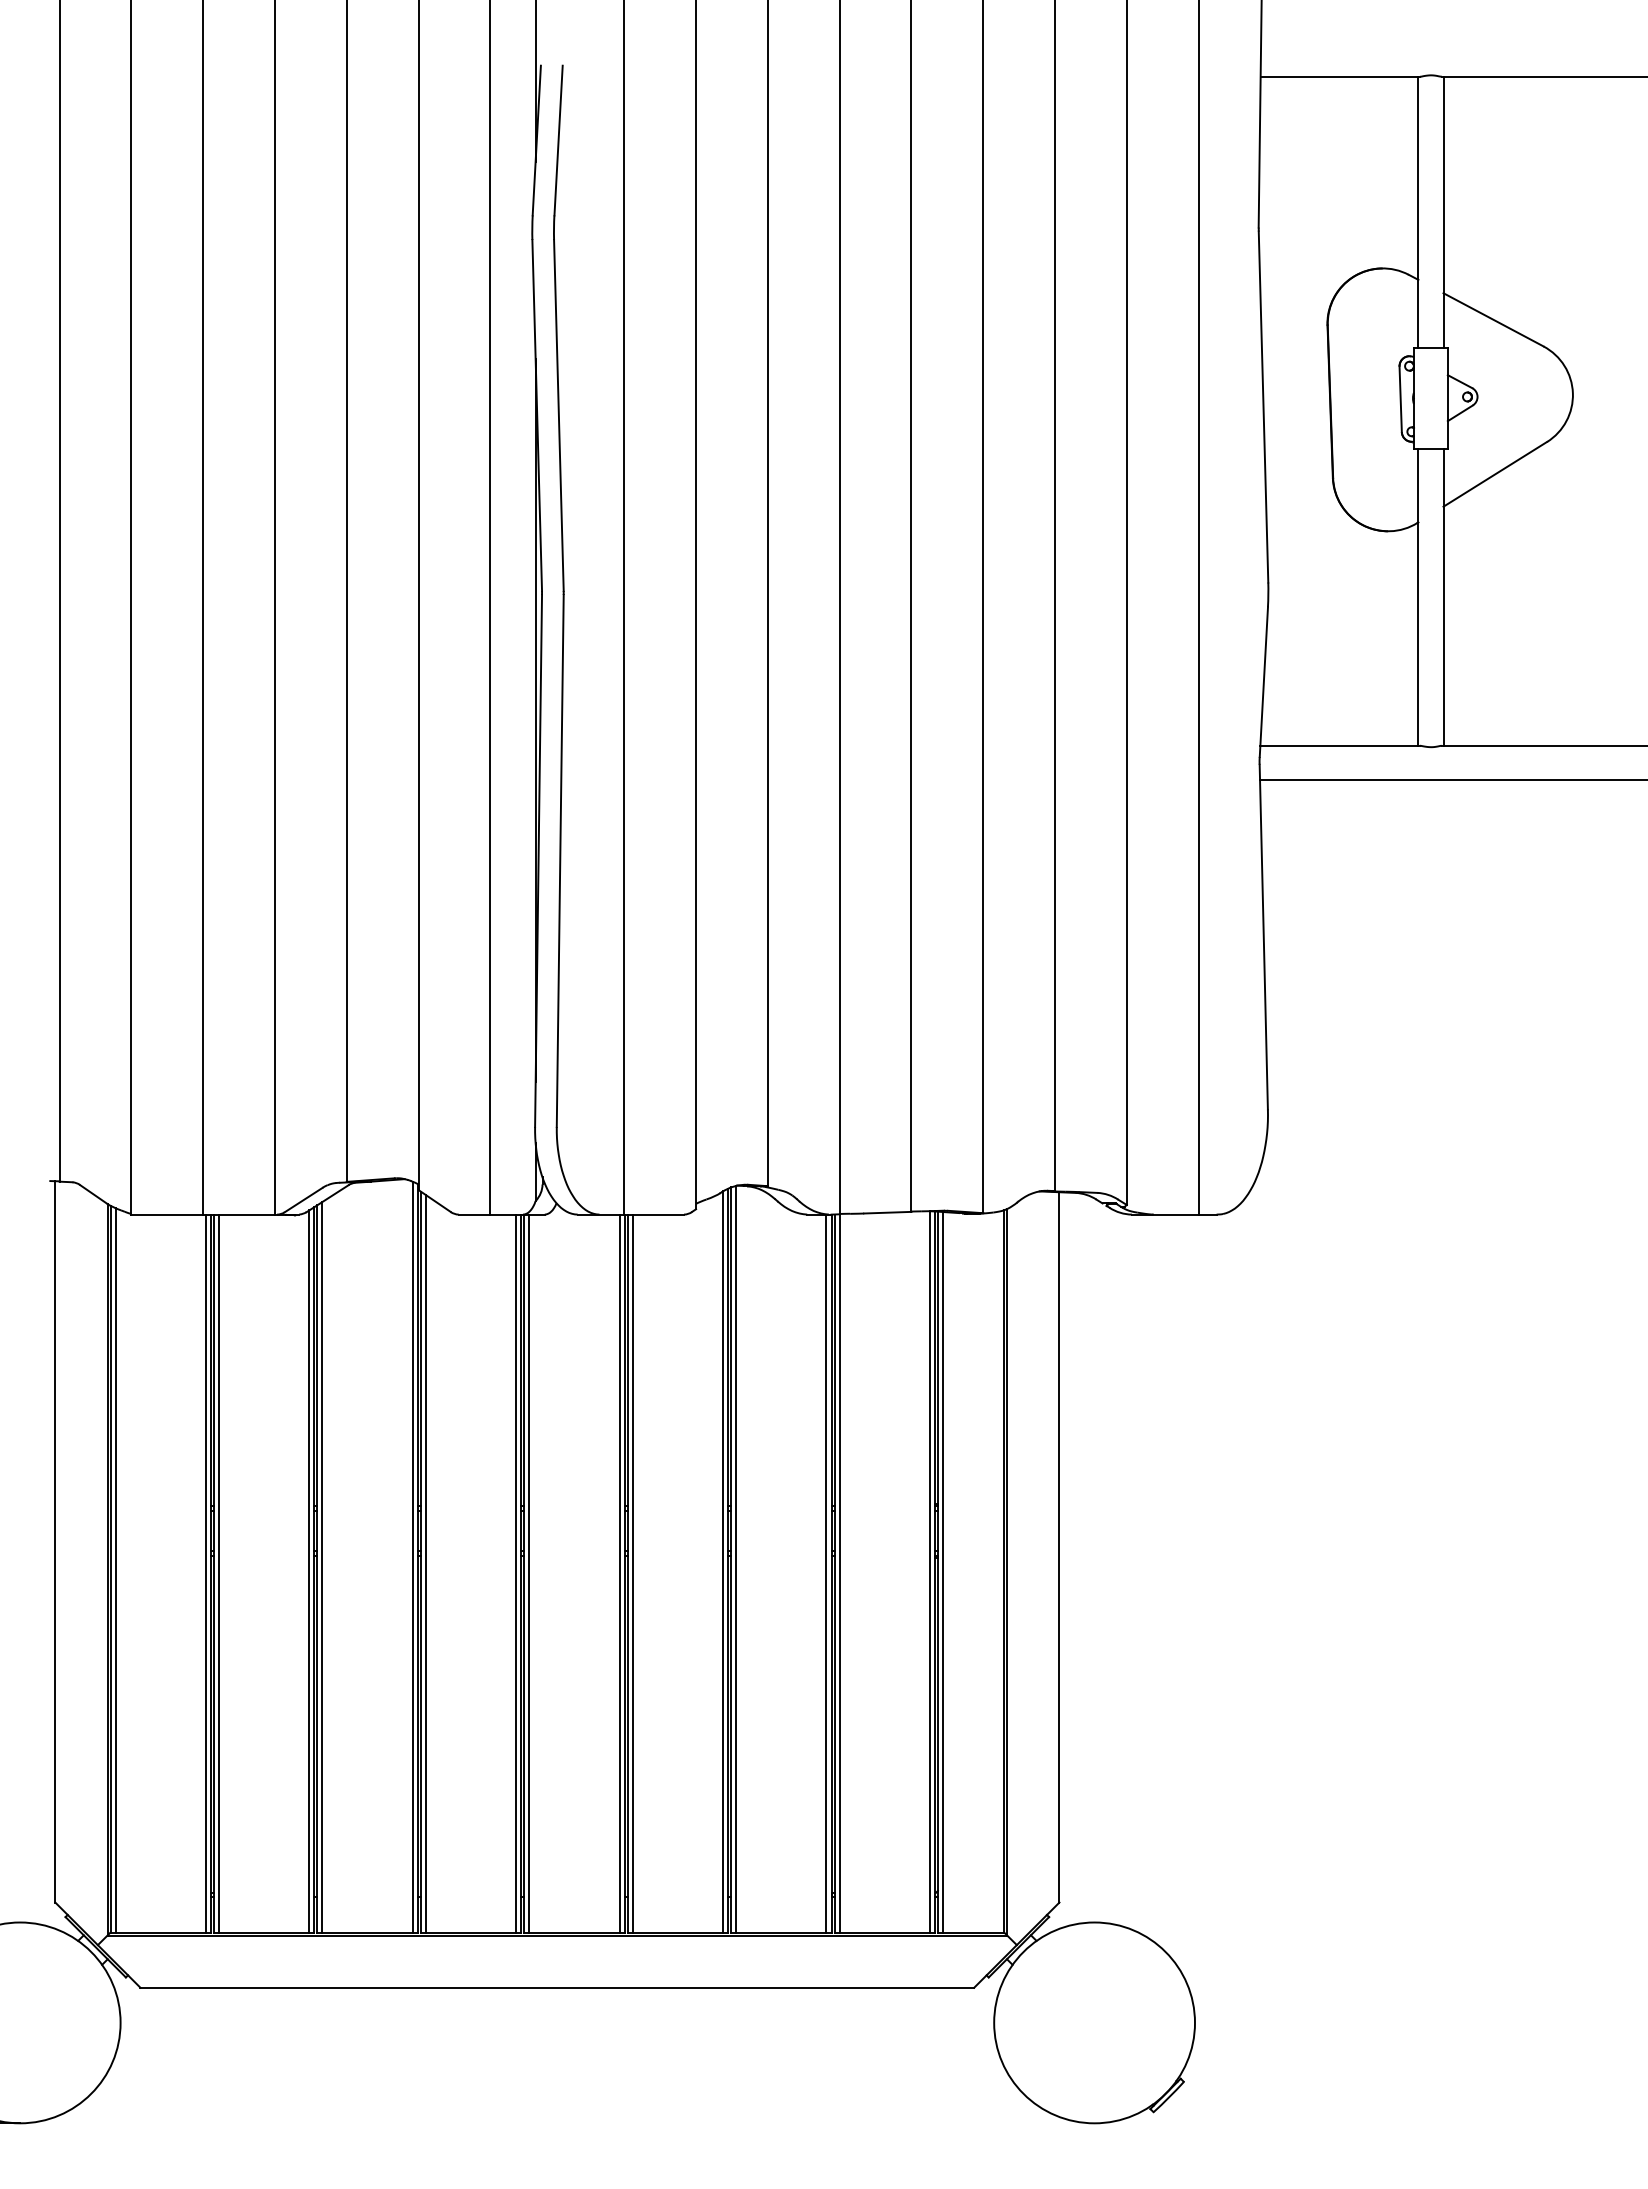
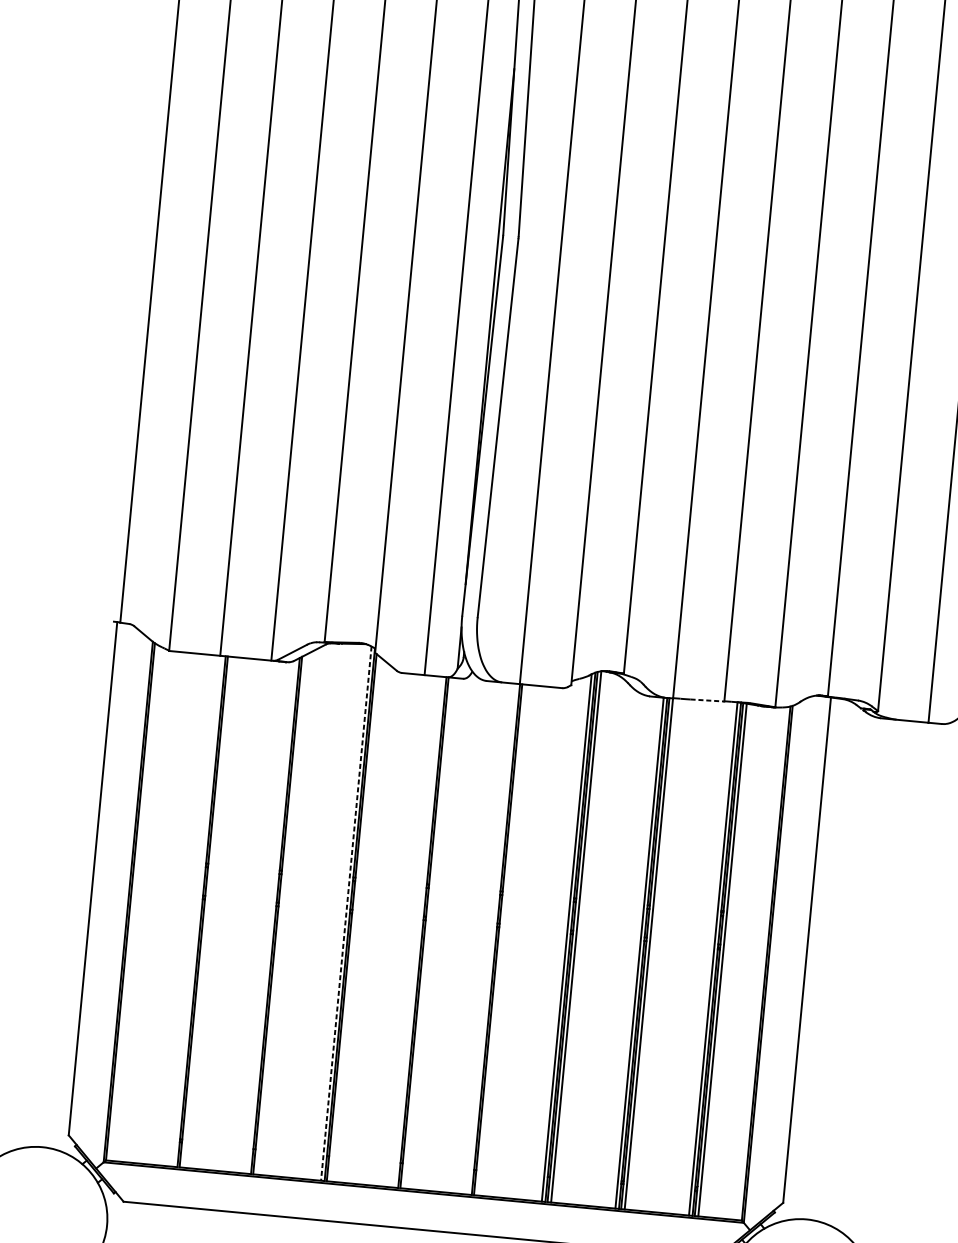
line: (887, 1212) -> (707, 700), solid -> dashed
line: (412, 1557) -> (346, 913), solid -> dashed
line: (425, 1563) -> (354, 919), removed
line: (322, 1566) -> (281, 914), removed
line: (115, 1570) -> (133, 903), removed
line: (309, 1571) -> (271, 916), removed
line: (205, 1573) -> (197, 911), removed
line: (219, 1573) -> (207, 912), removed
line: (516, 1573) -> (419, 932), removed
line: (529, 1573) -> (428, 933), removed
line: (619, 1573) -> (492, 939), removed
line: (632, 1573) -> (501, 940), removed

